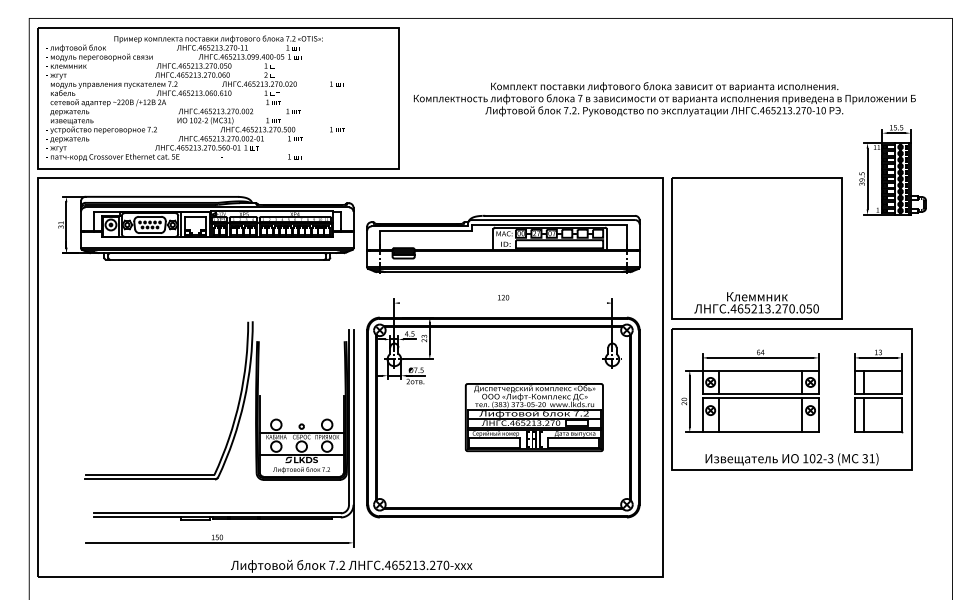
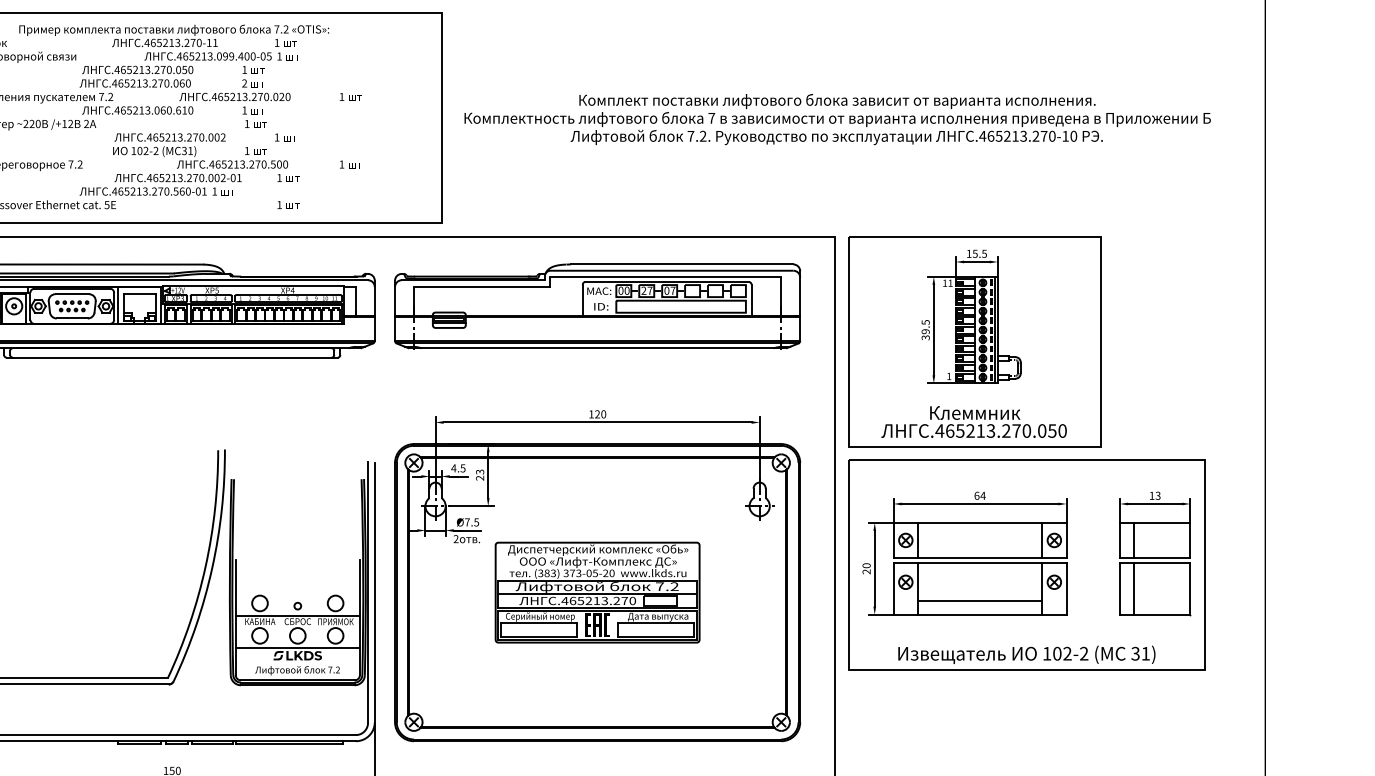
part: (892, 170) -> (970, 317), moved
part: (503, 244) -> (597, 307), moved
line: (502, 303) -> (596, 423), added
part: (533, 417) -> (596, 592), moved
line: (760, 423) -> (979, 601), added
text: (830, 459) -> (1083, 654), 102-3 -> 102-2

